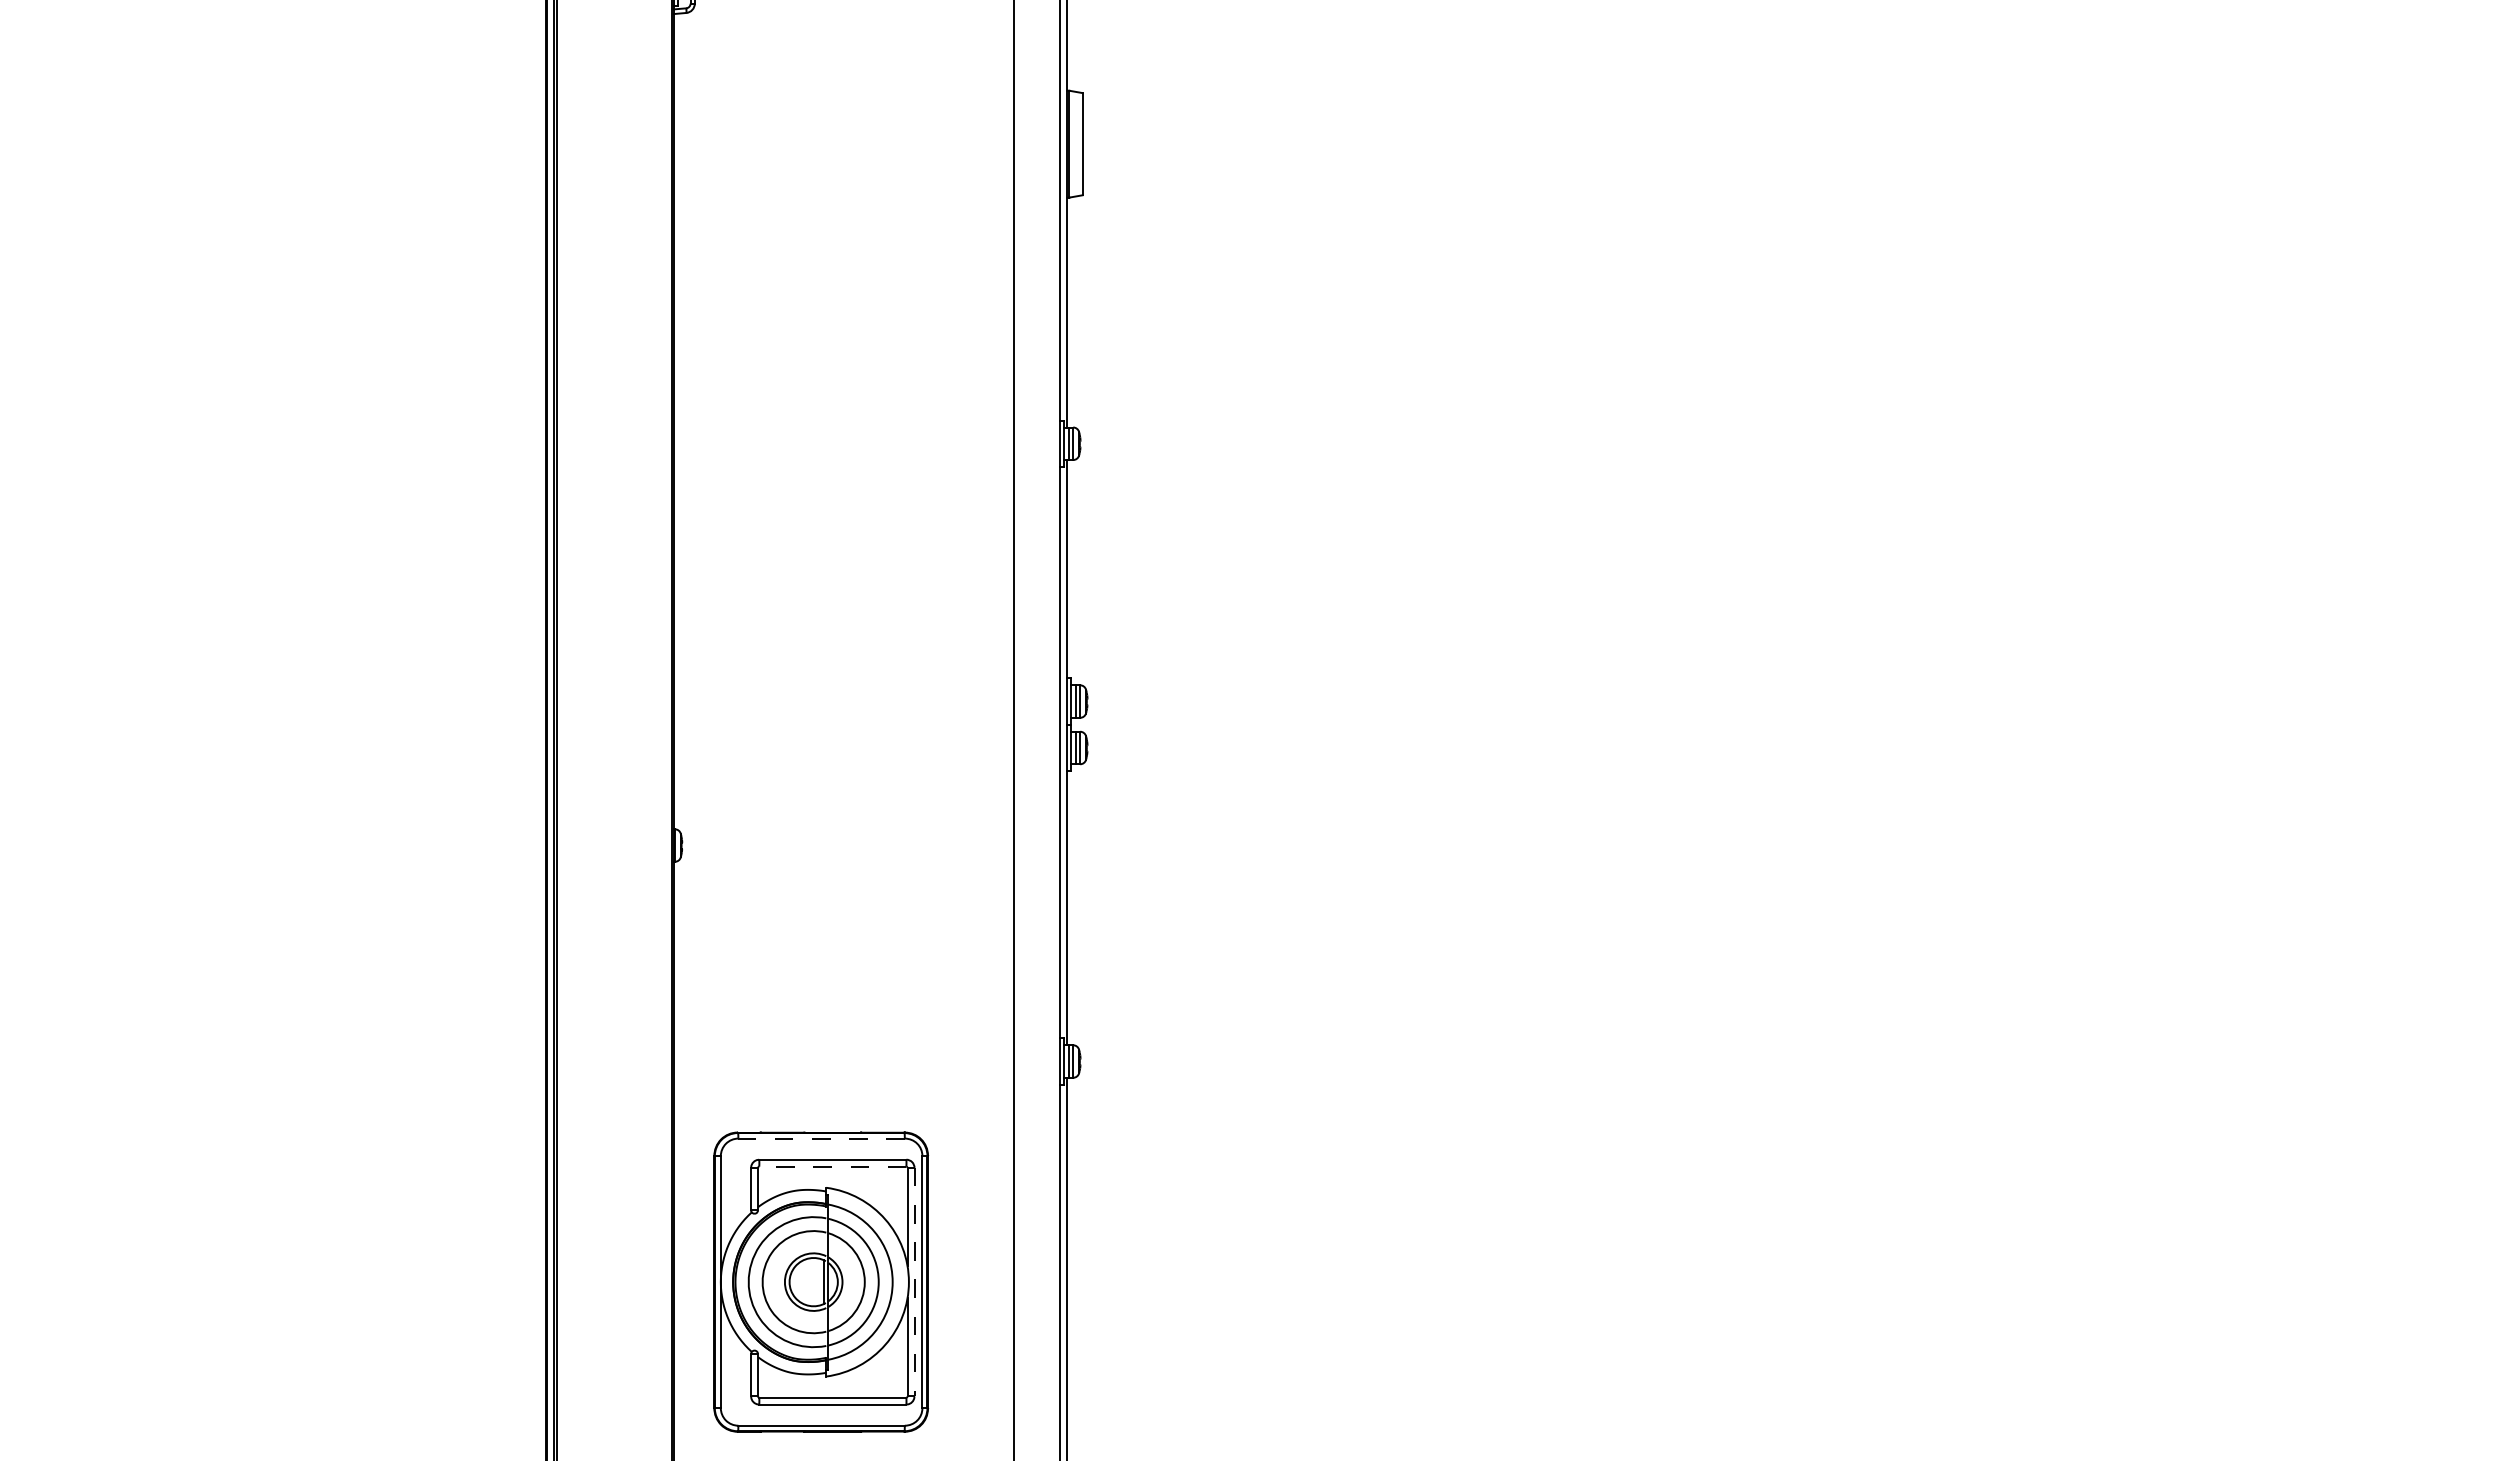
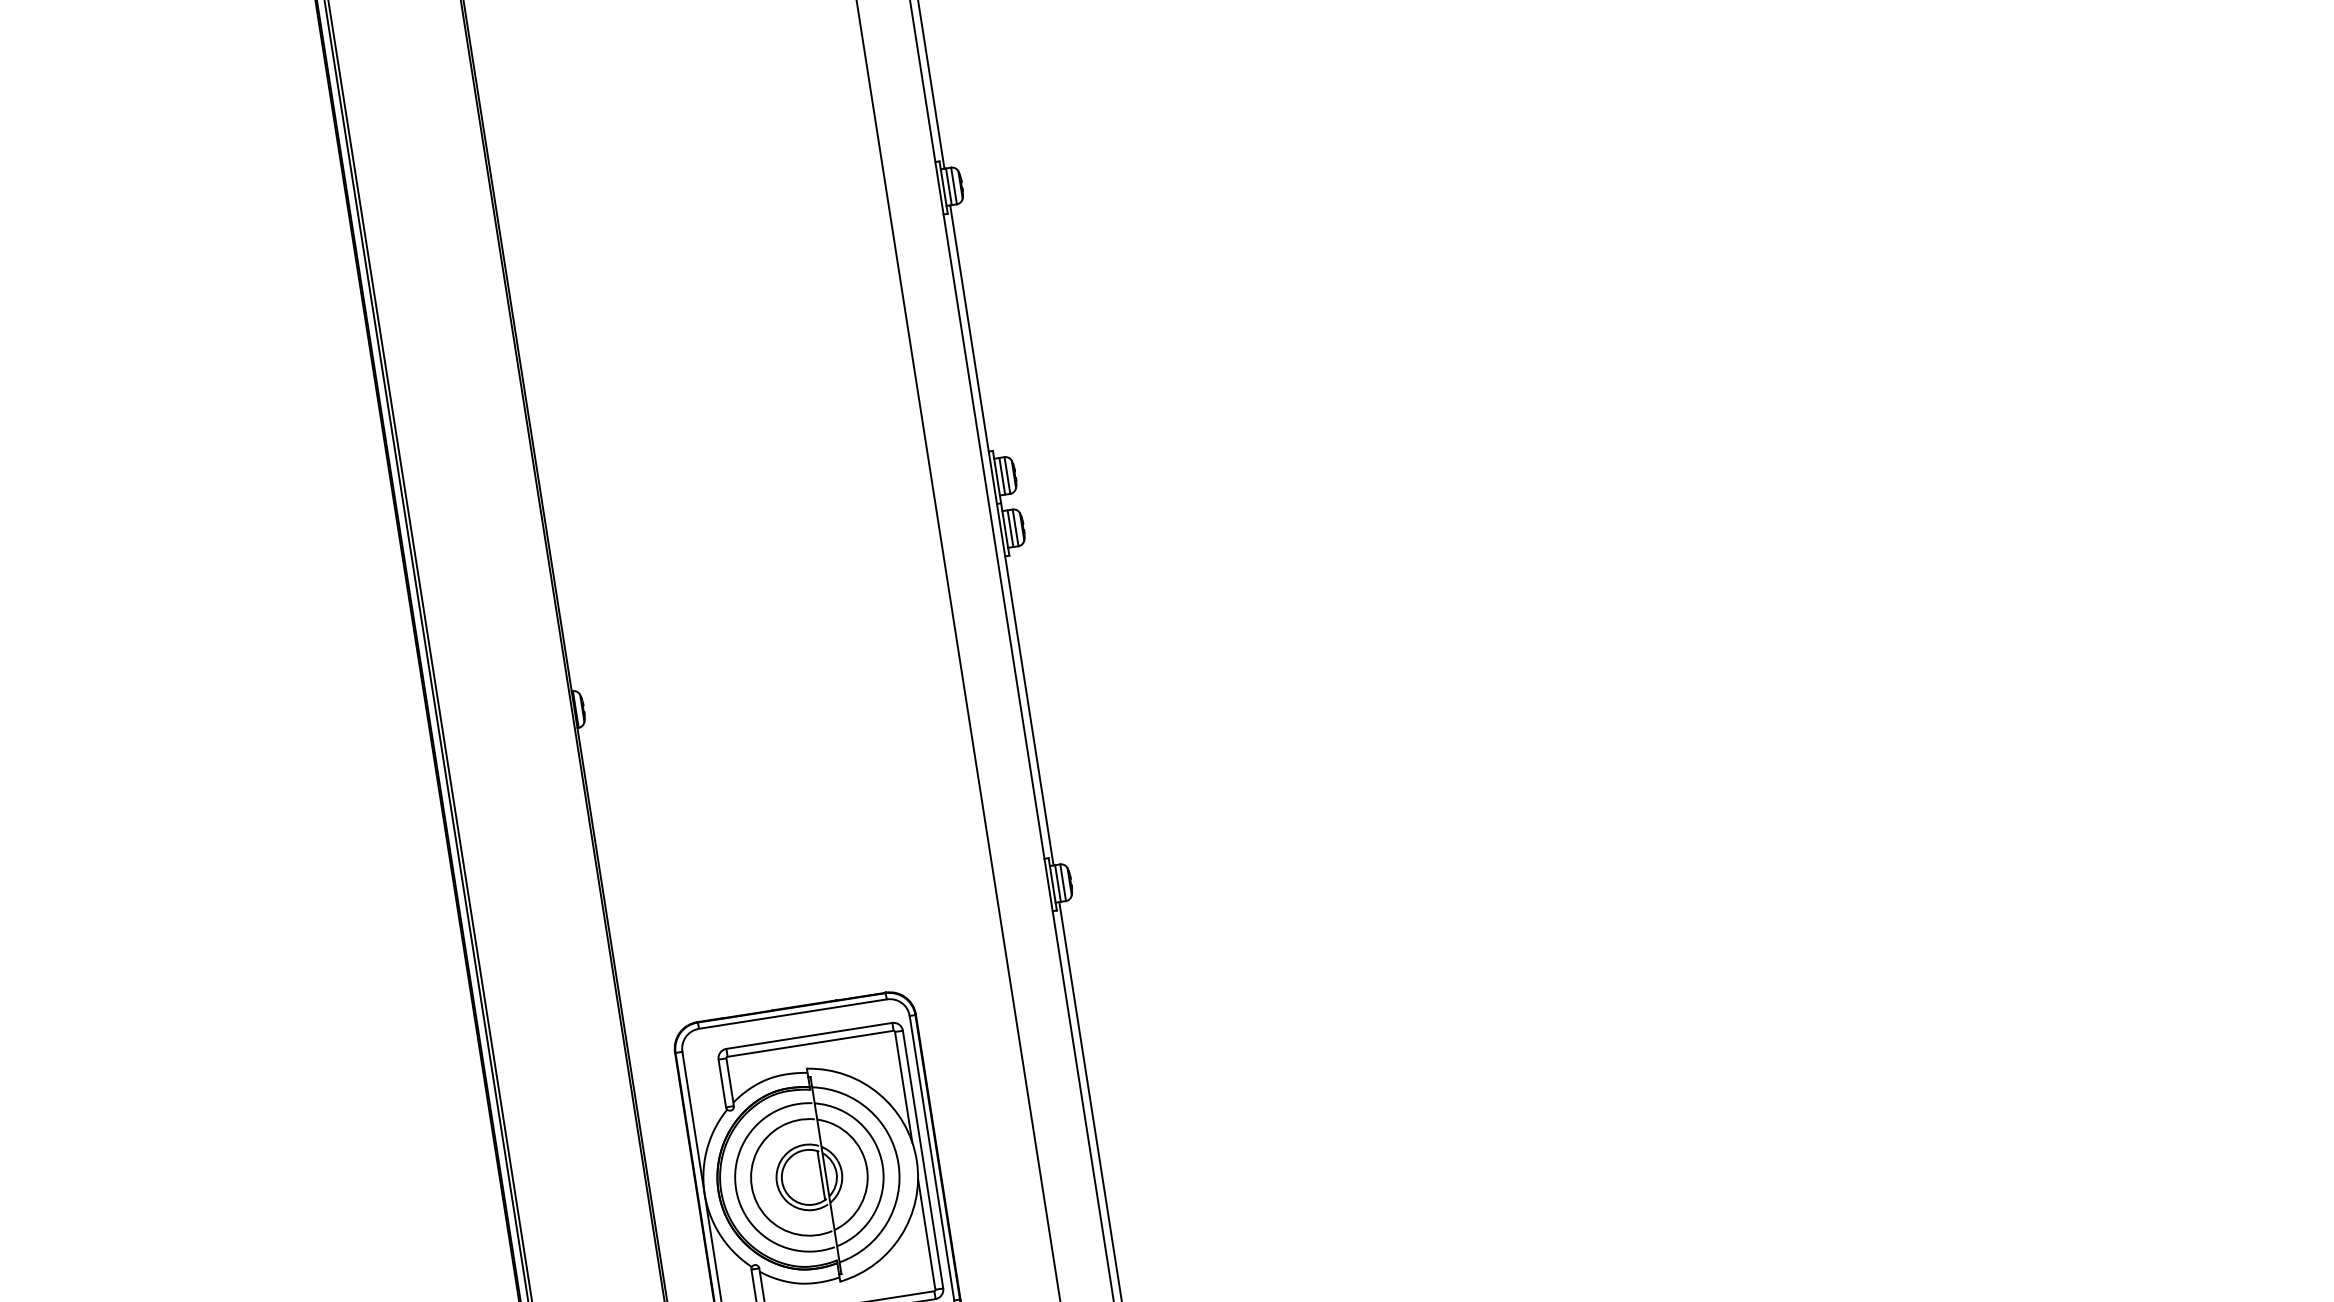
line: (821, 1138) -> (792, 1014), dashed -> solid
line: (832, 1166) -> (810, 1043), dashed -> solid
line: (914, 1282) -> (923, 1159), dashed -> solid

